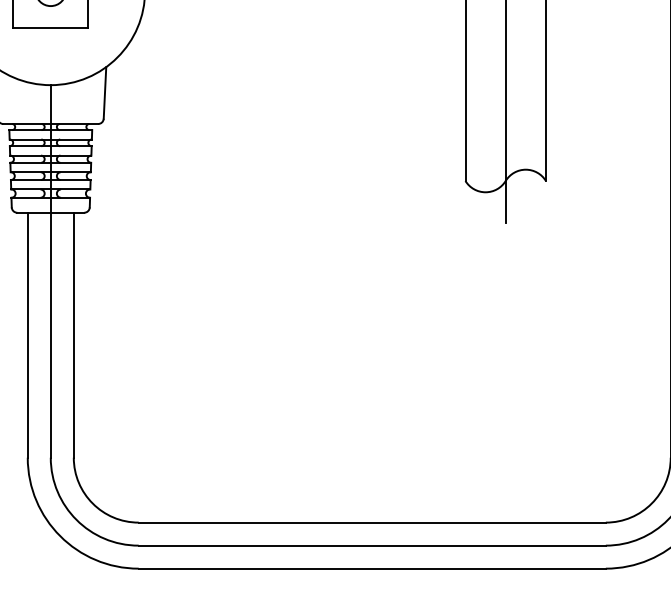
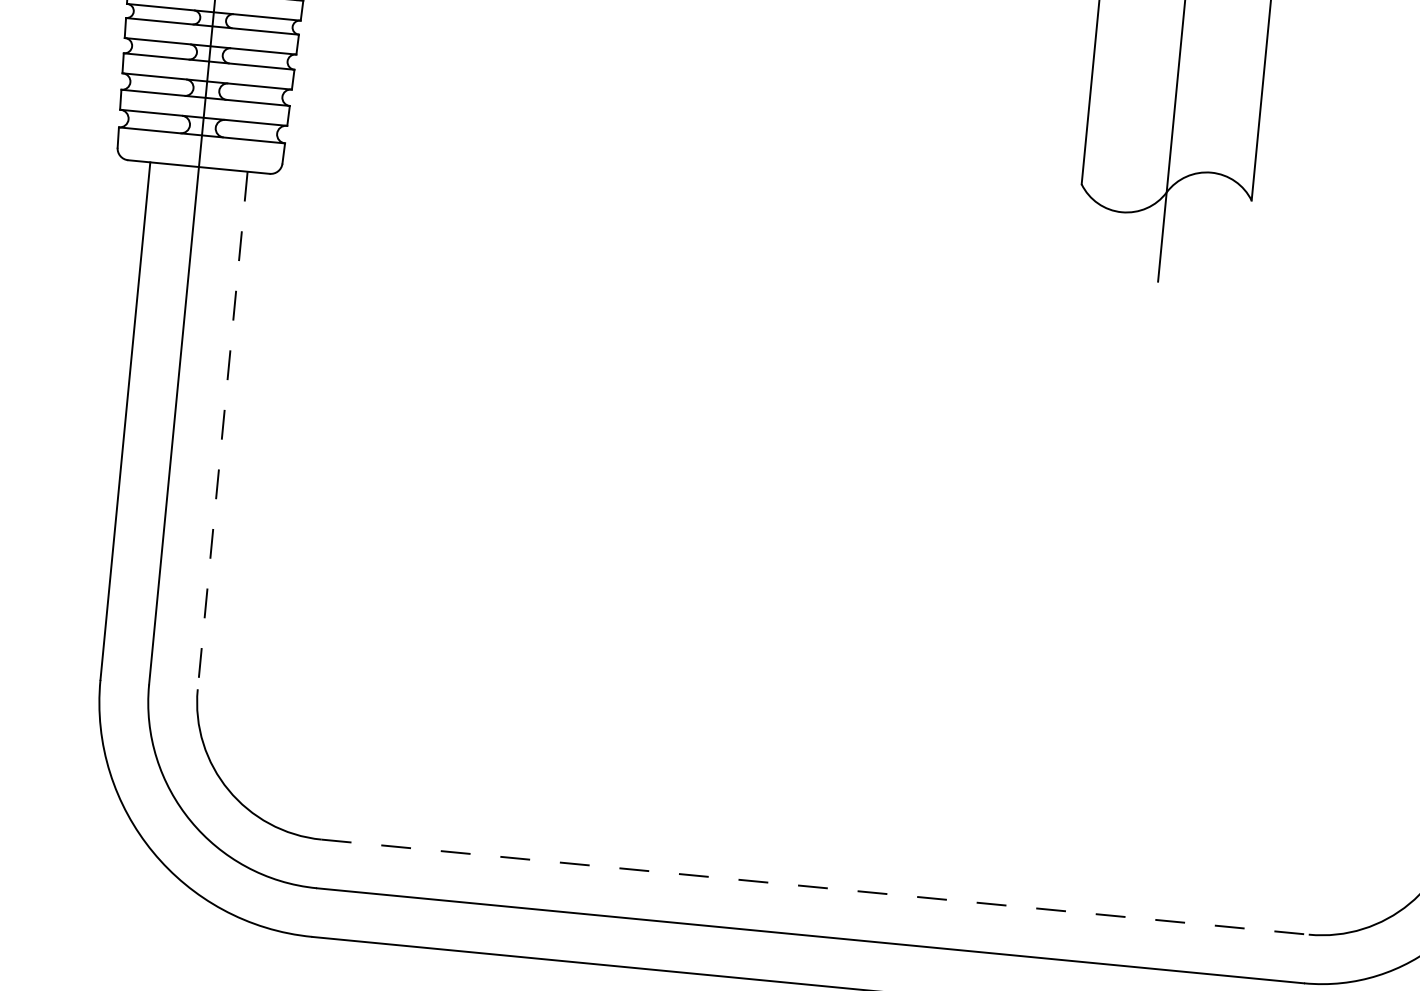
line: (73, 335) -> (222, 430), solid -> dashed
line: (372, 522) -> (815, 886), solid -> dashed

